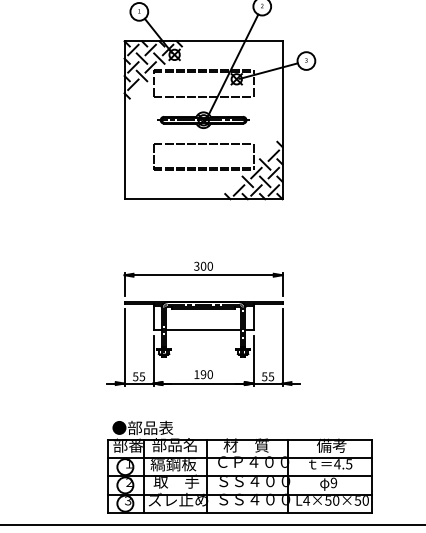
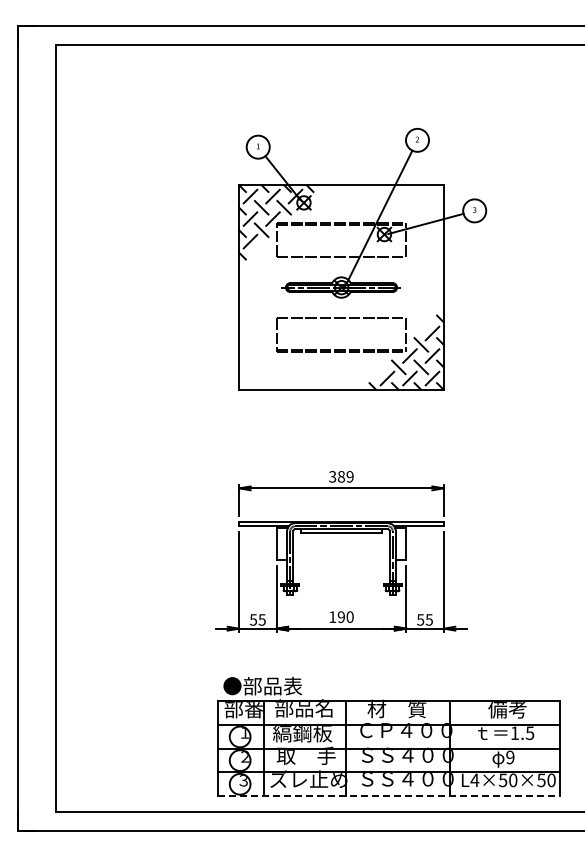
text: (206, 266) -> (345, 476), 300 -> 389
line: (203, 330) -> (341, 559), removed
text: (337, 463) -> (514, 732), 4.5 -> 1.5
line: (240, 513) -> (389, 796), solid -> dashed

